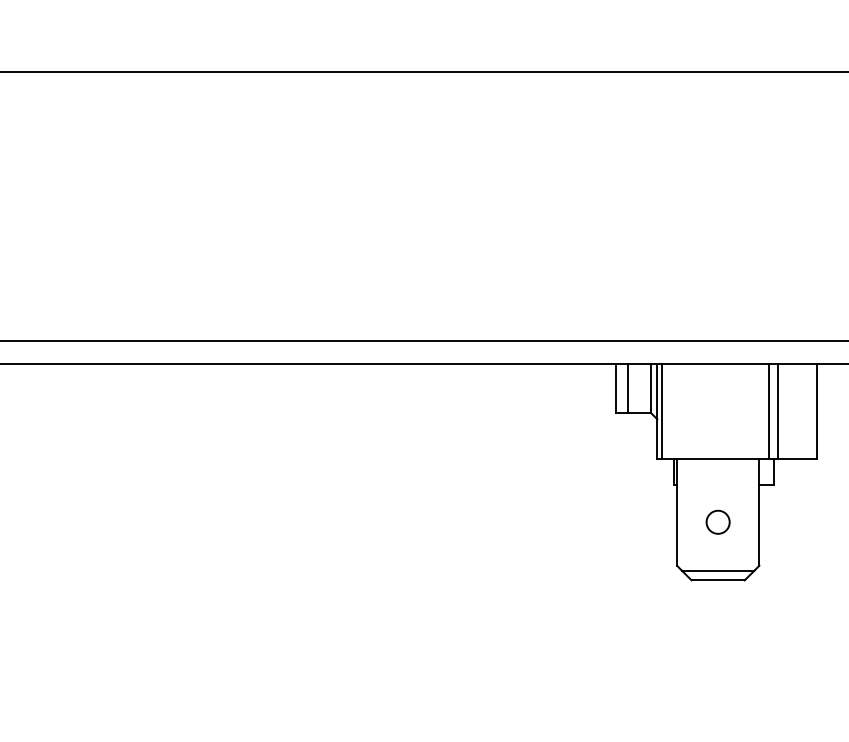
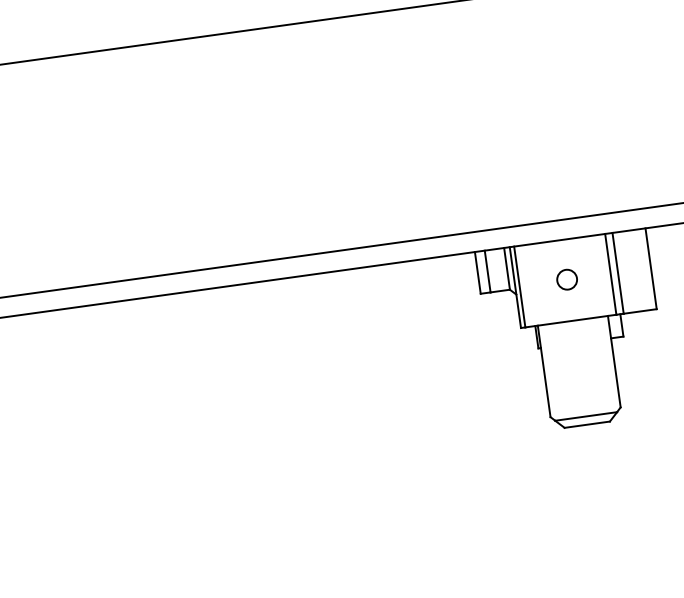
circle: (717, 521) -> (566, 279), moved

